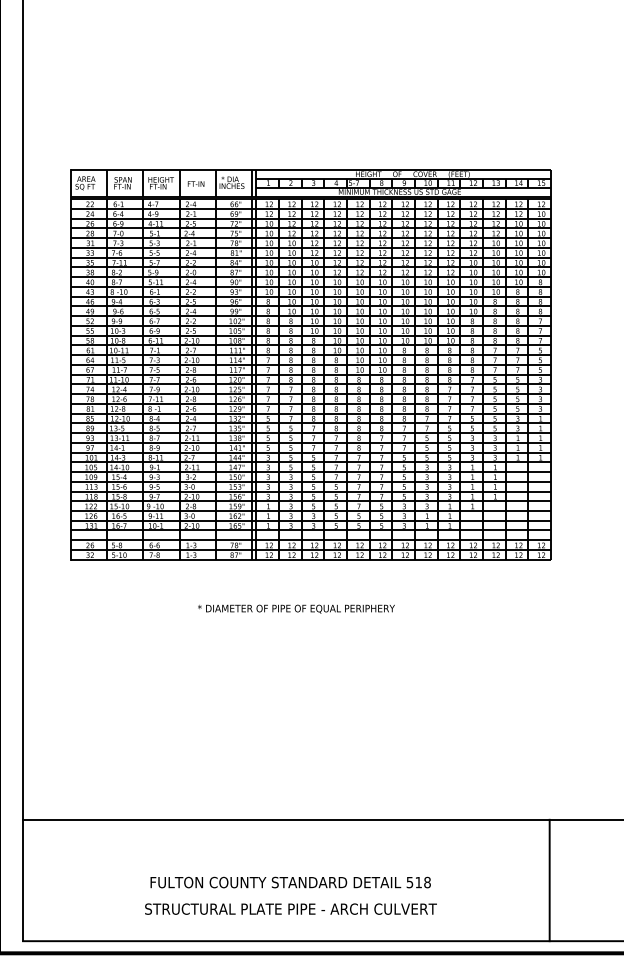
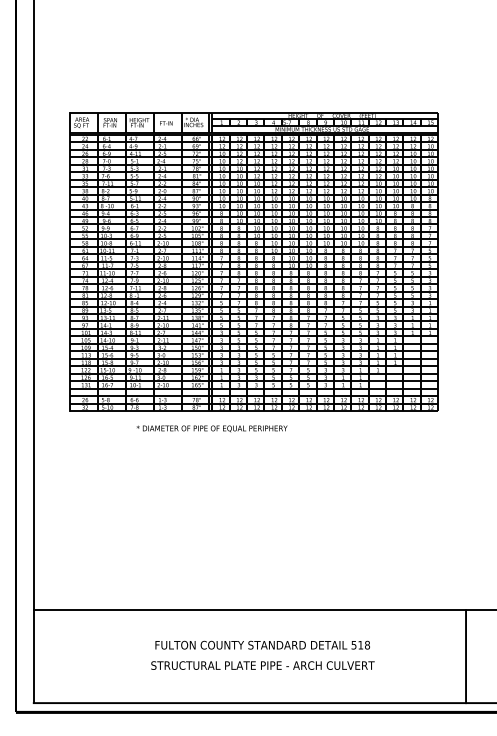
text: (295, 608) -> (211, 428), moved
line: (550, 880) -> (466, 656), moved
text: (290, 894) -> (262, 654), moved

